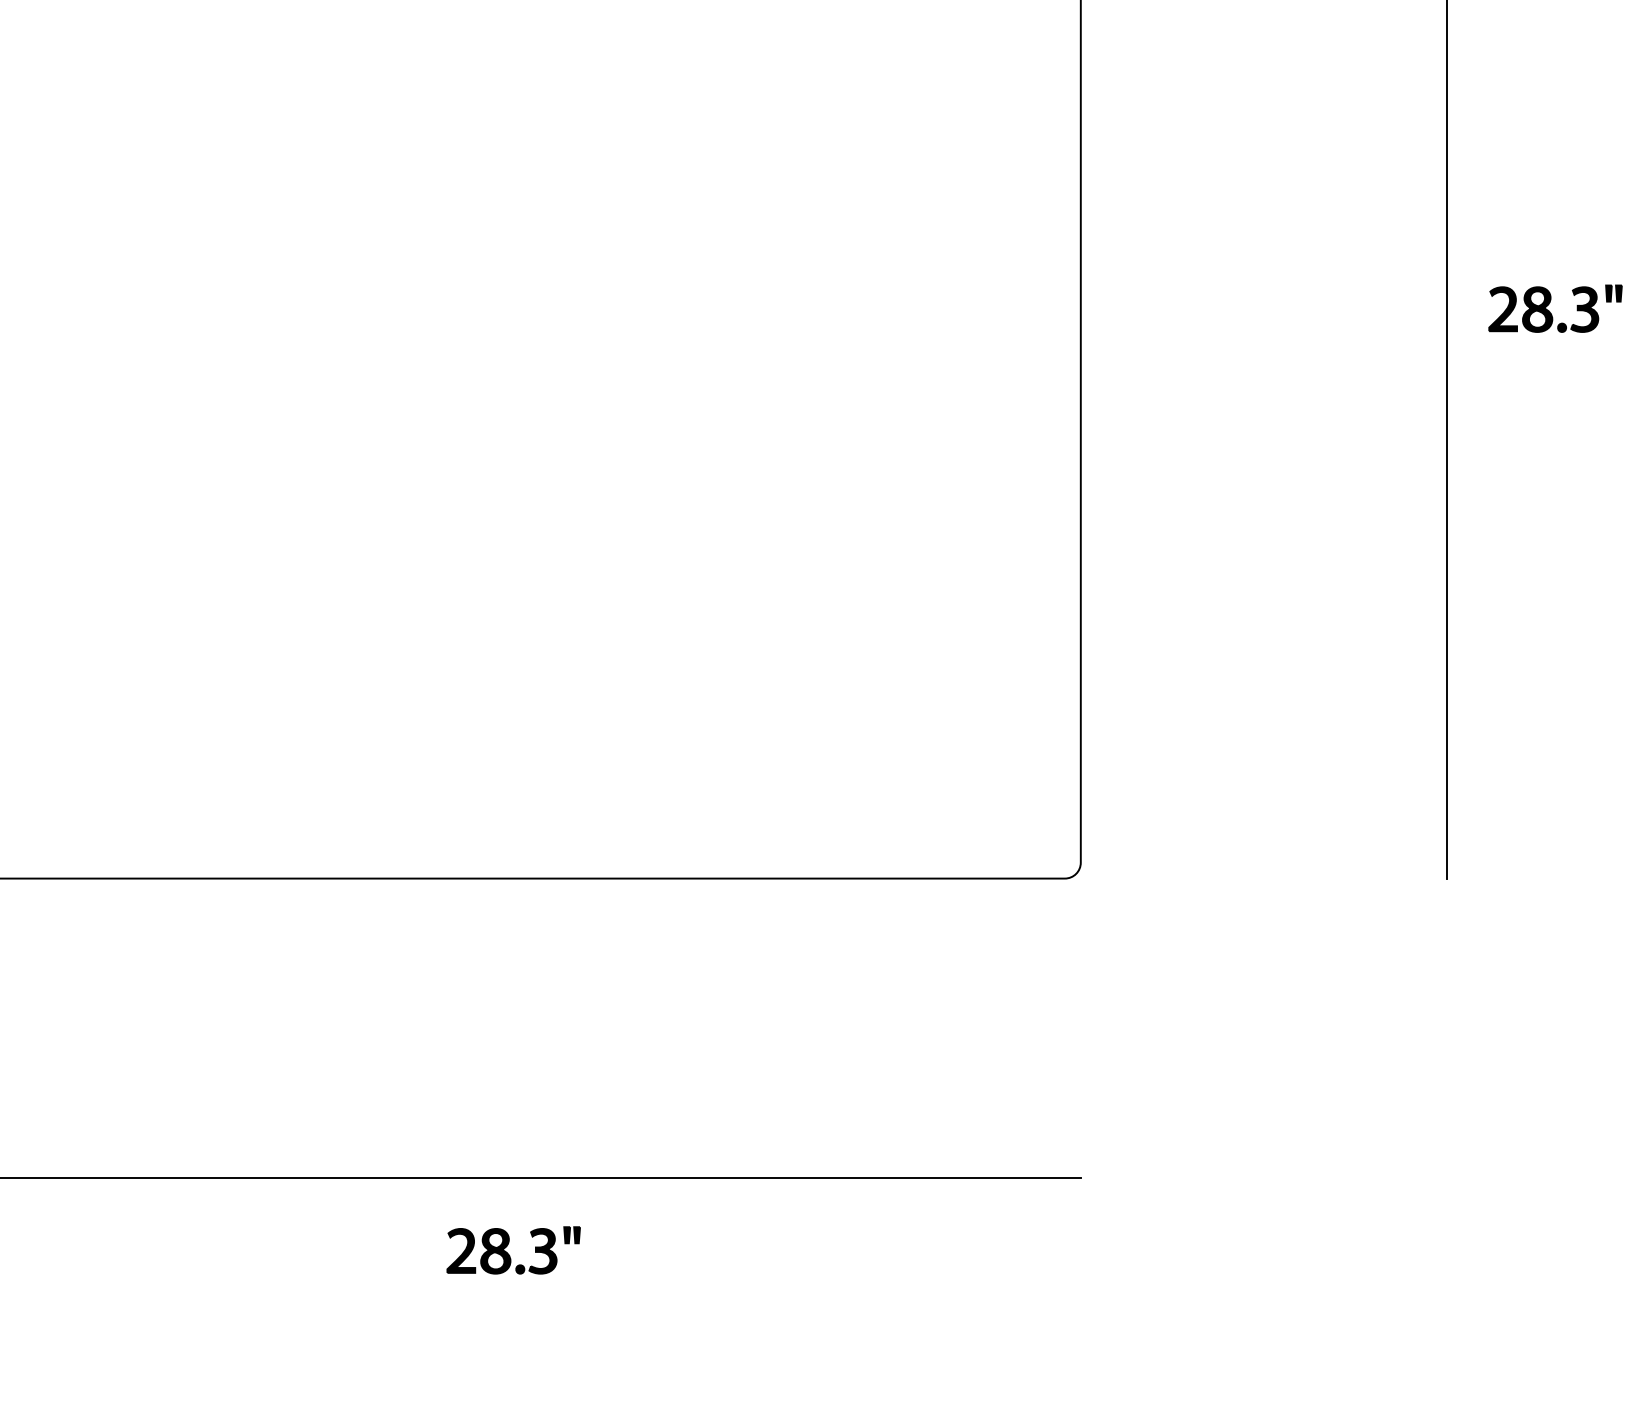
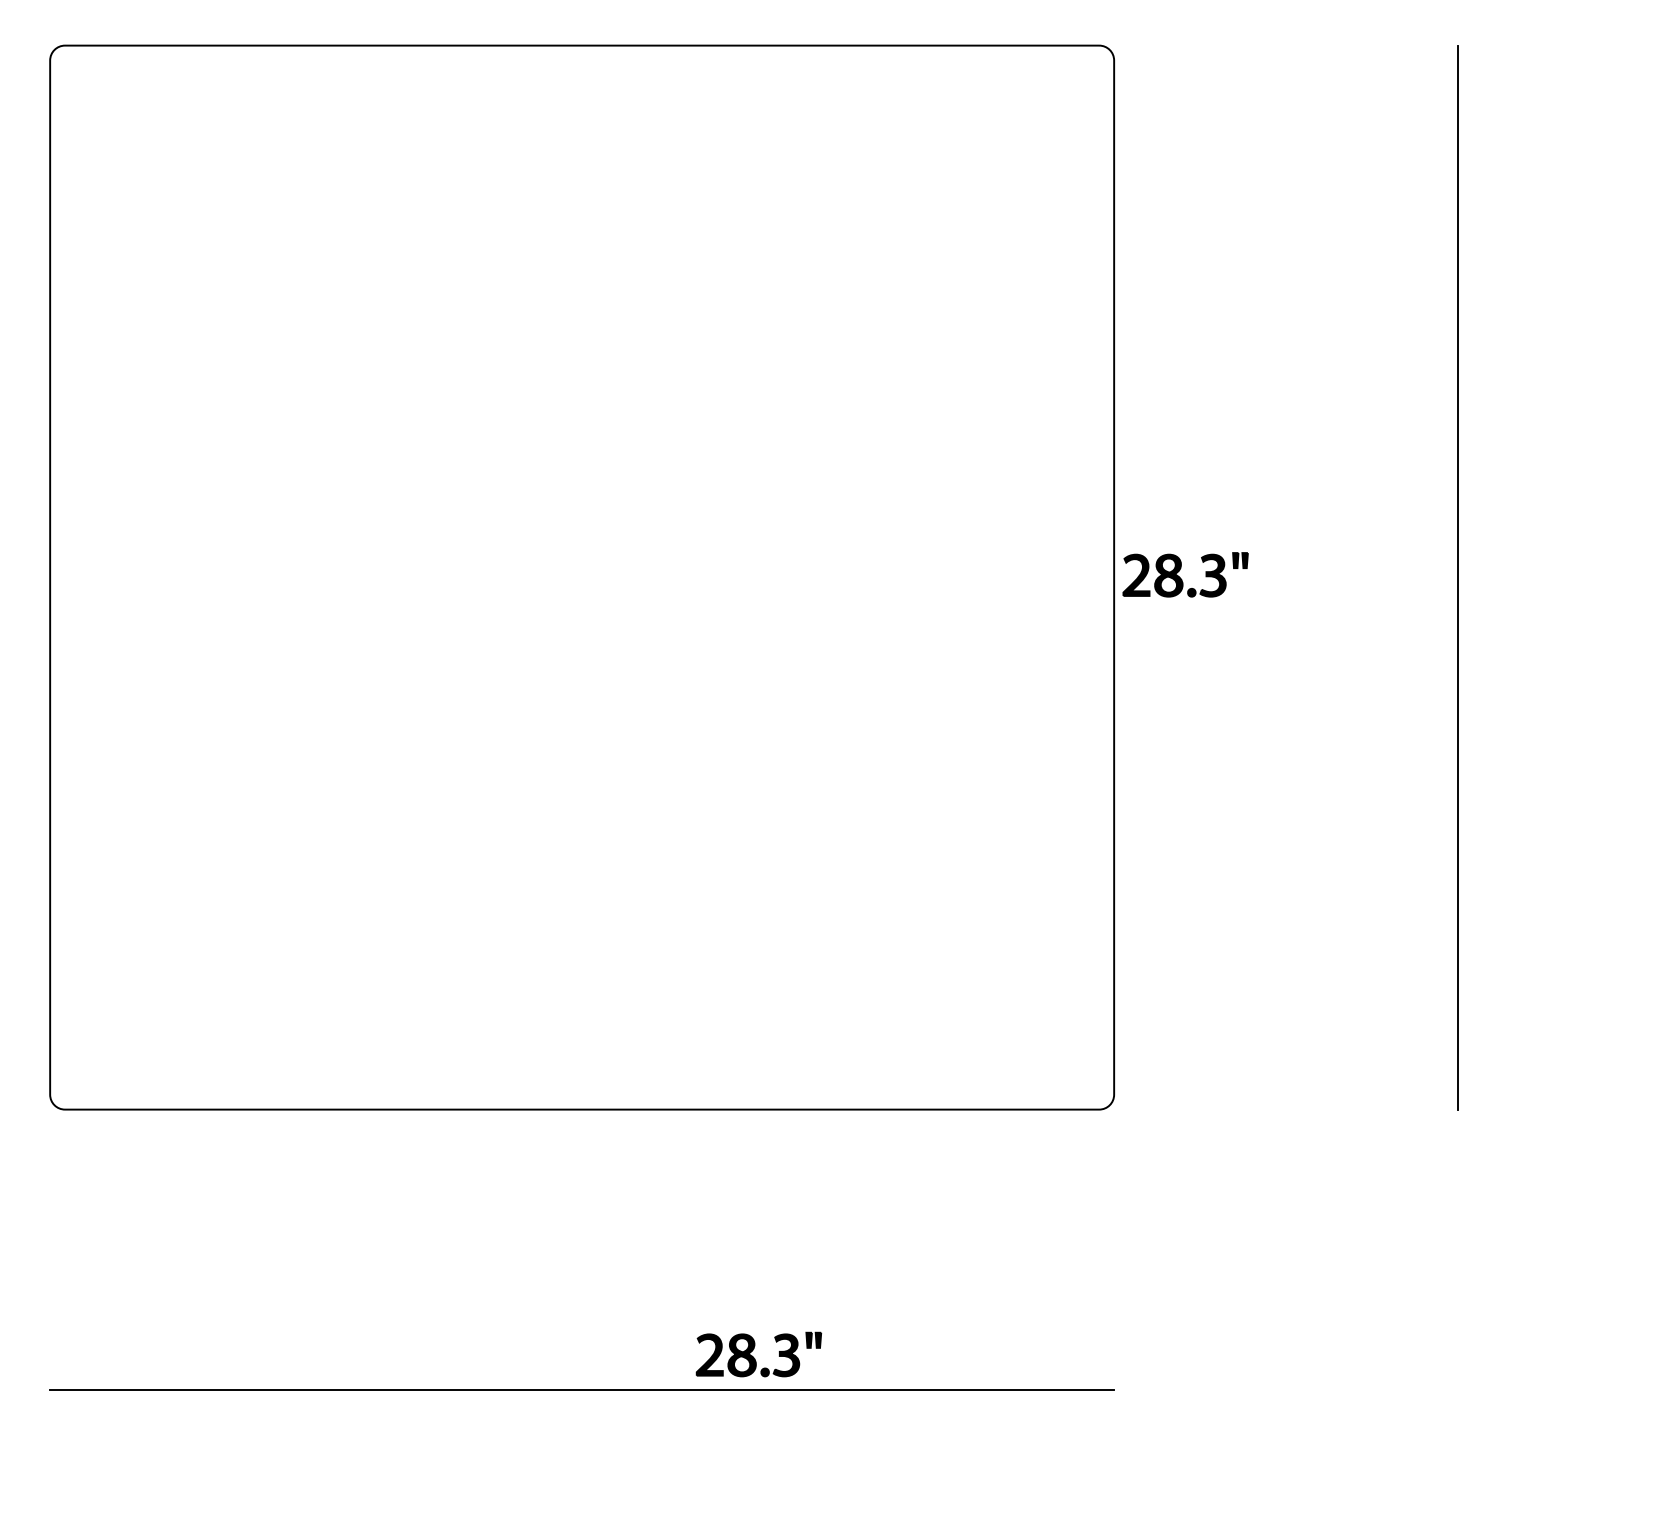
part: (1555, 308) -> (1185, 574), moved
part: (513, 1250) -> (758, 1354), moved

